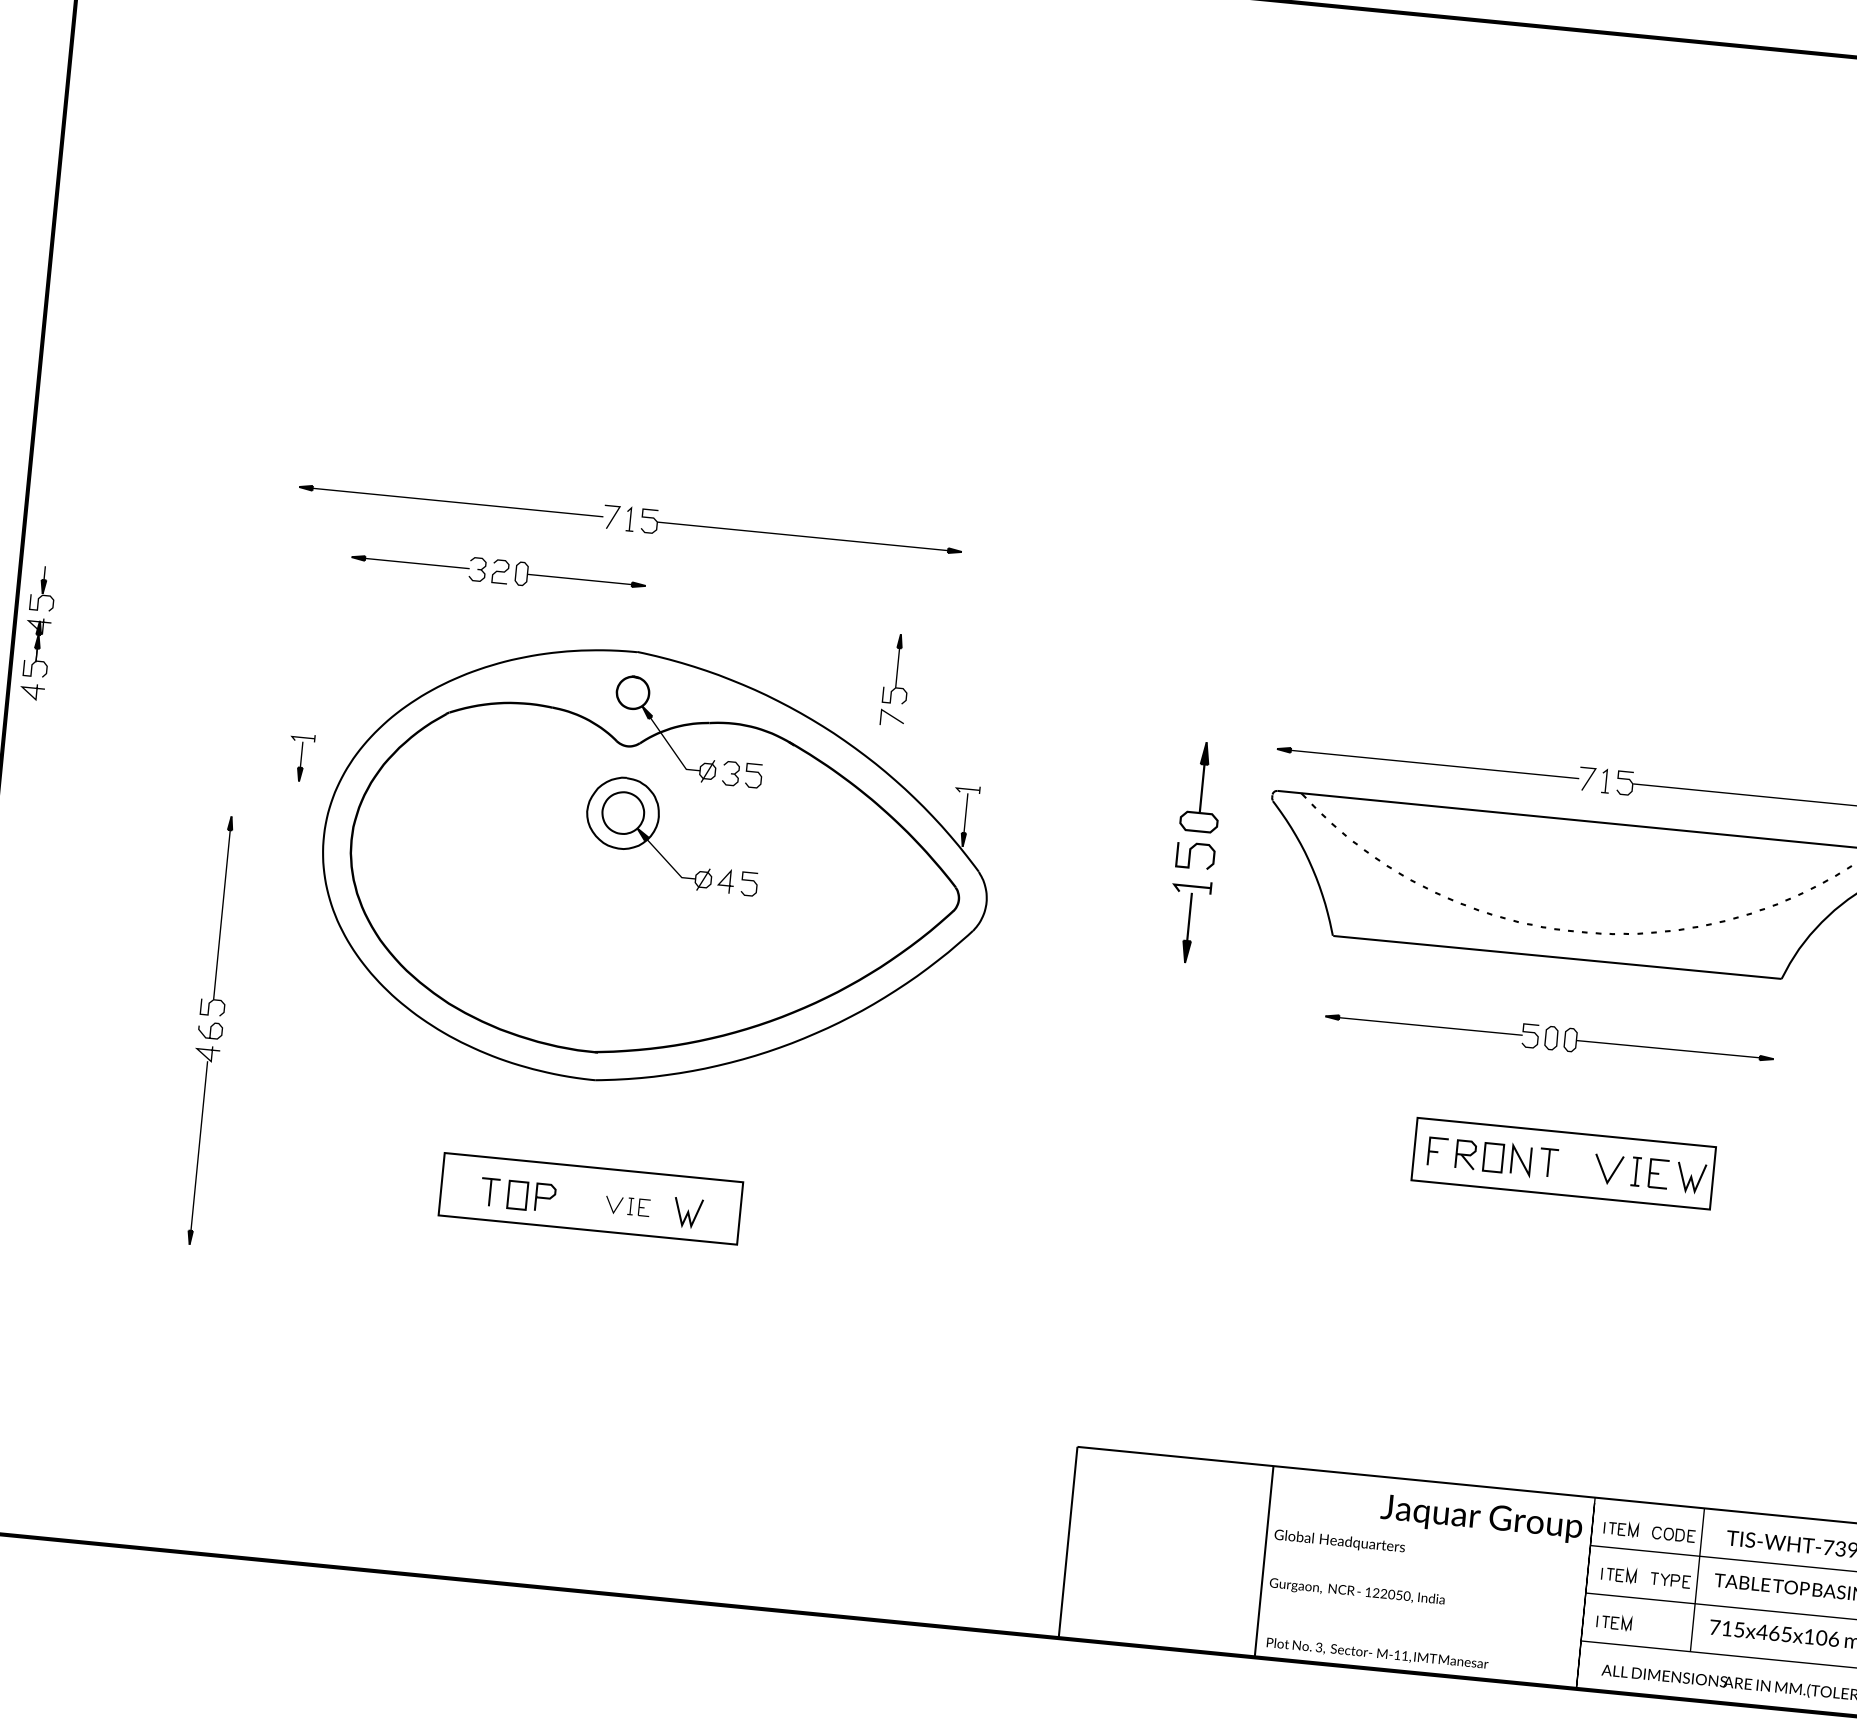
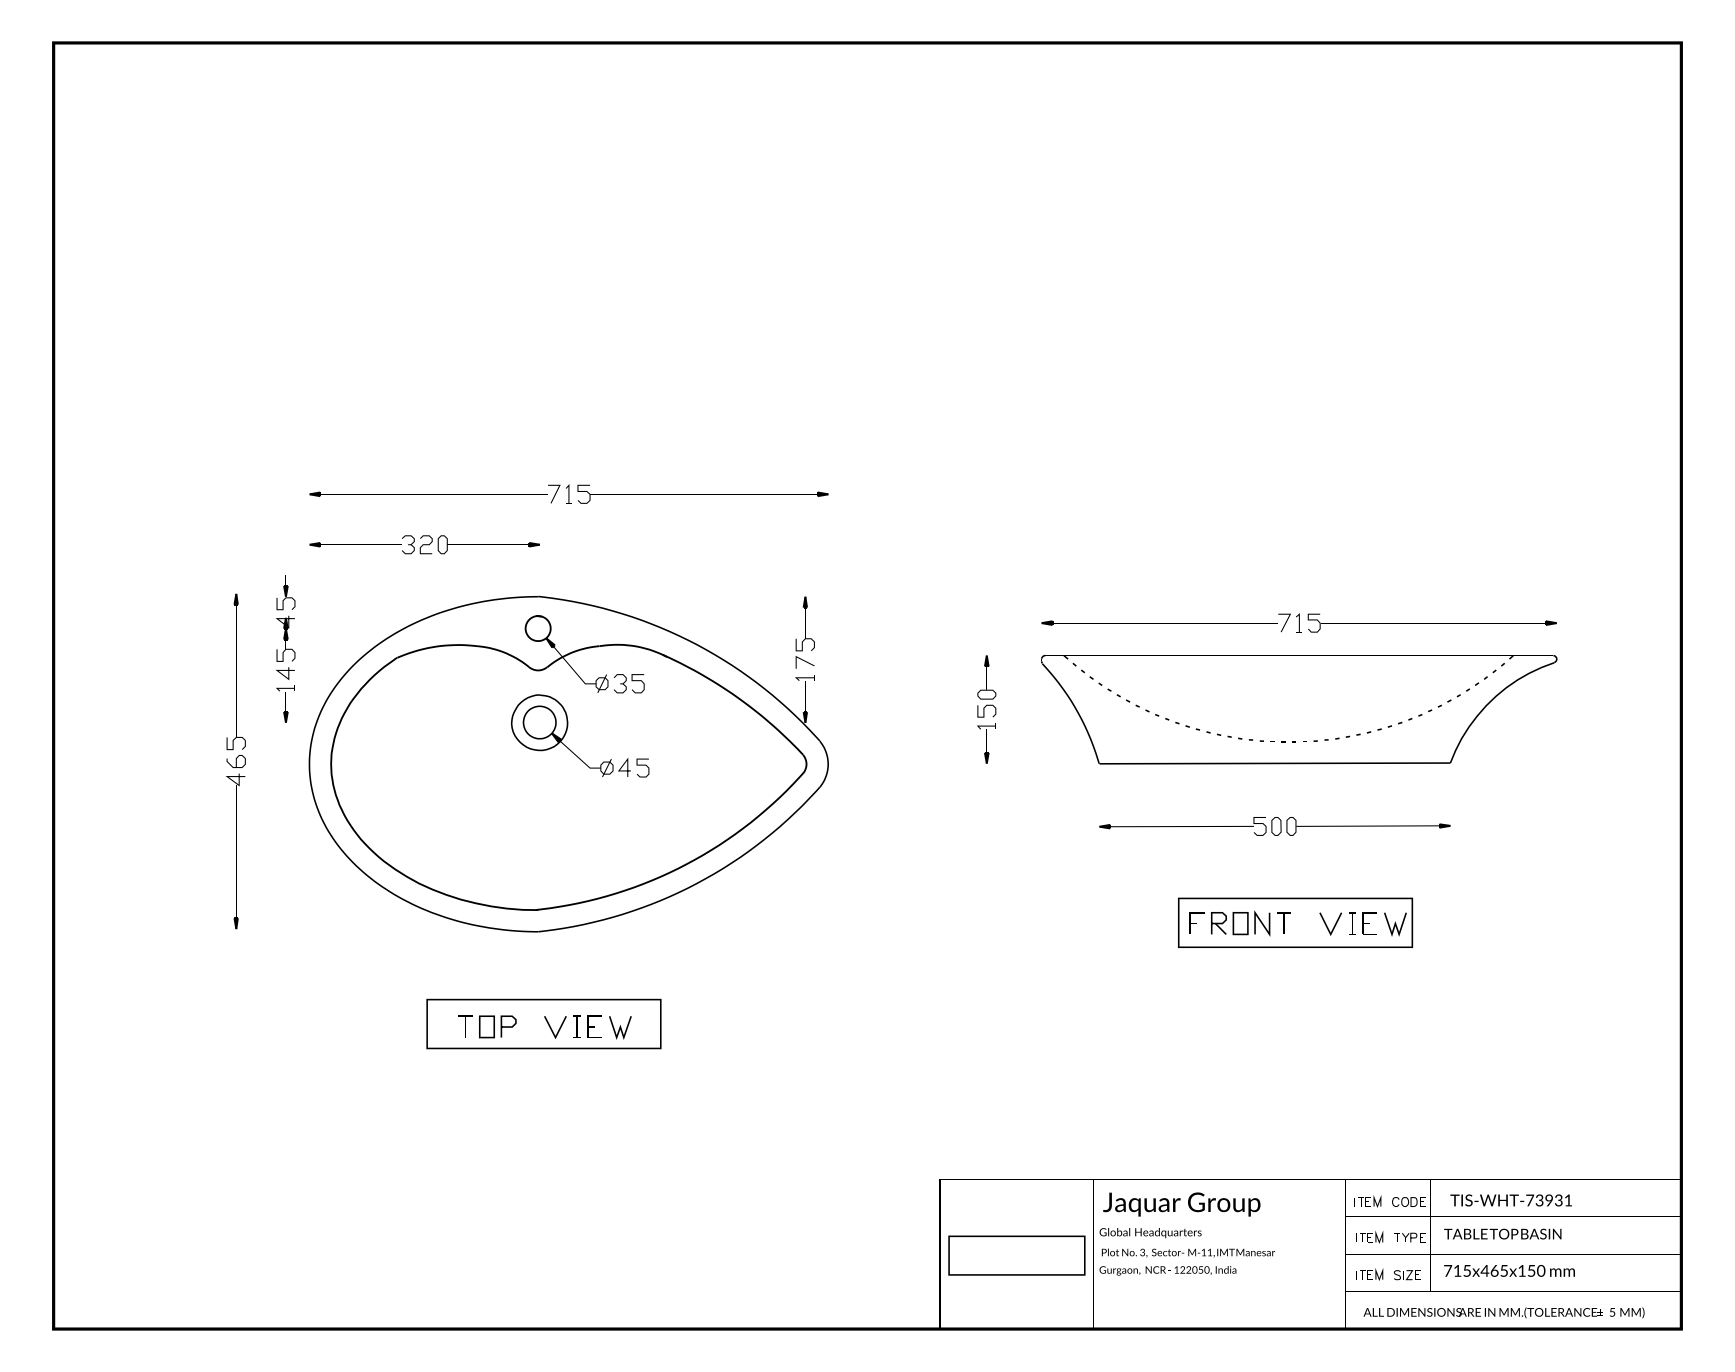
part: (629, 518) -> (568, 493), moved
part: (38, 633) -> (285, 627), moved
part: (895, 679) -> (804, 632), moved
part: (1195, 852) -> (986, 709), size x0.62
part: (209, 1030) -> (235, 761), moved
part: (627, 1205) -> (572, 1026), size x1.67
text: (1481, 1518) -> (1181, 1204), moved
part: (1165, 1553) -> (1016, 1255), added
part: (1662, 1628) -> (1407, 1275), added
text: (1828, 1638) -> (1536, 1270), 715x465x106 -> 715x465x150
text: (1377, 1653) -> (1188, 1252), moved

